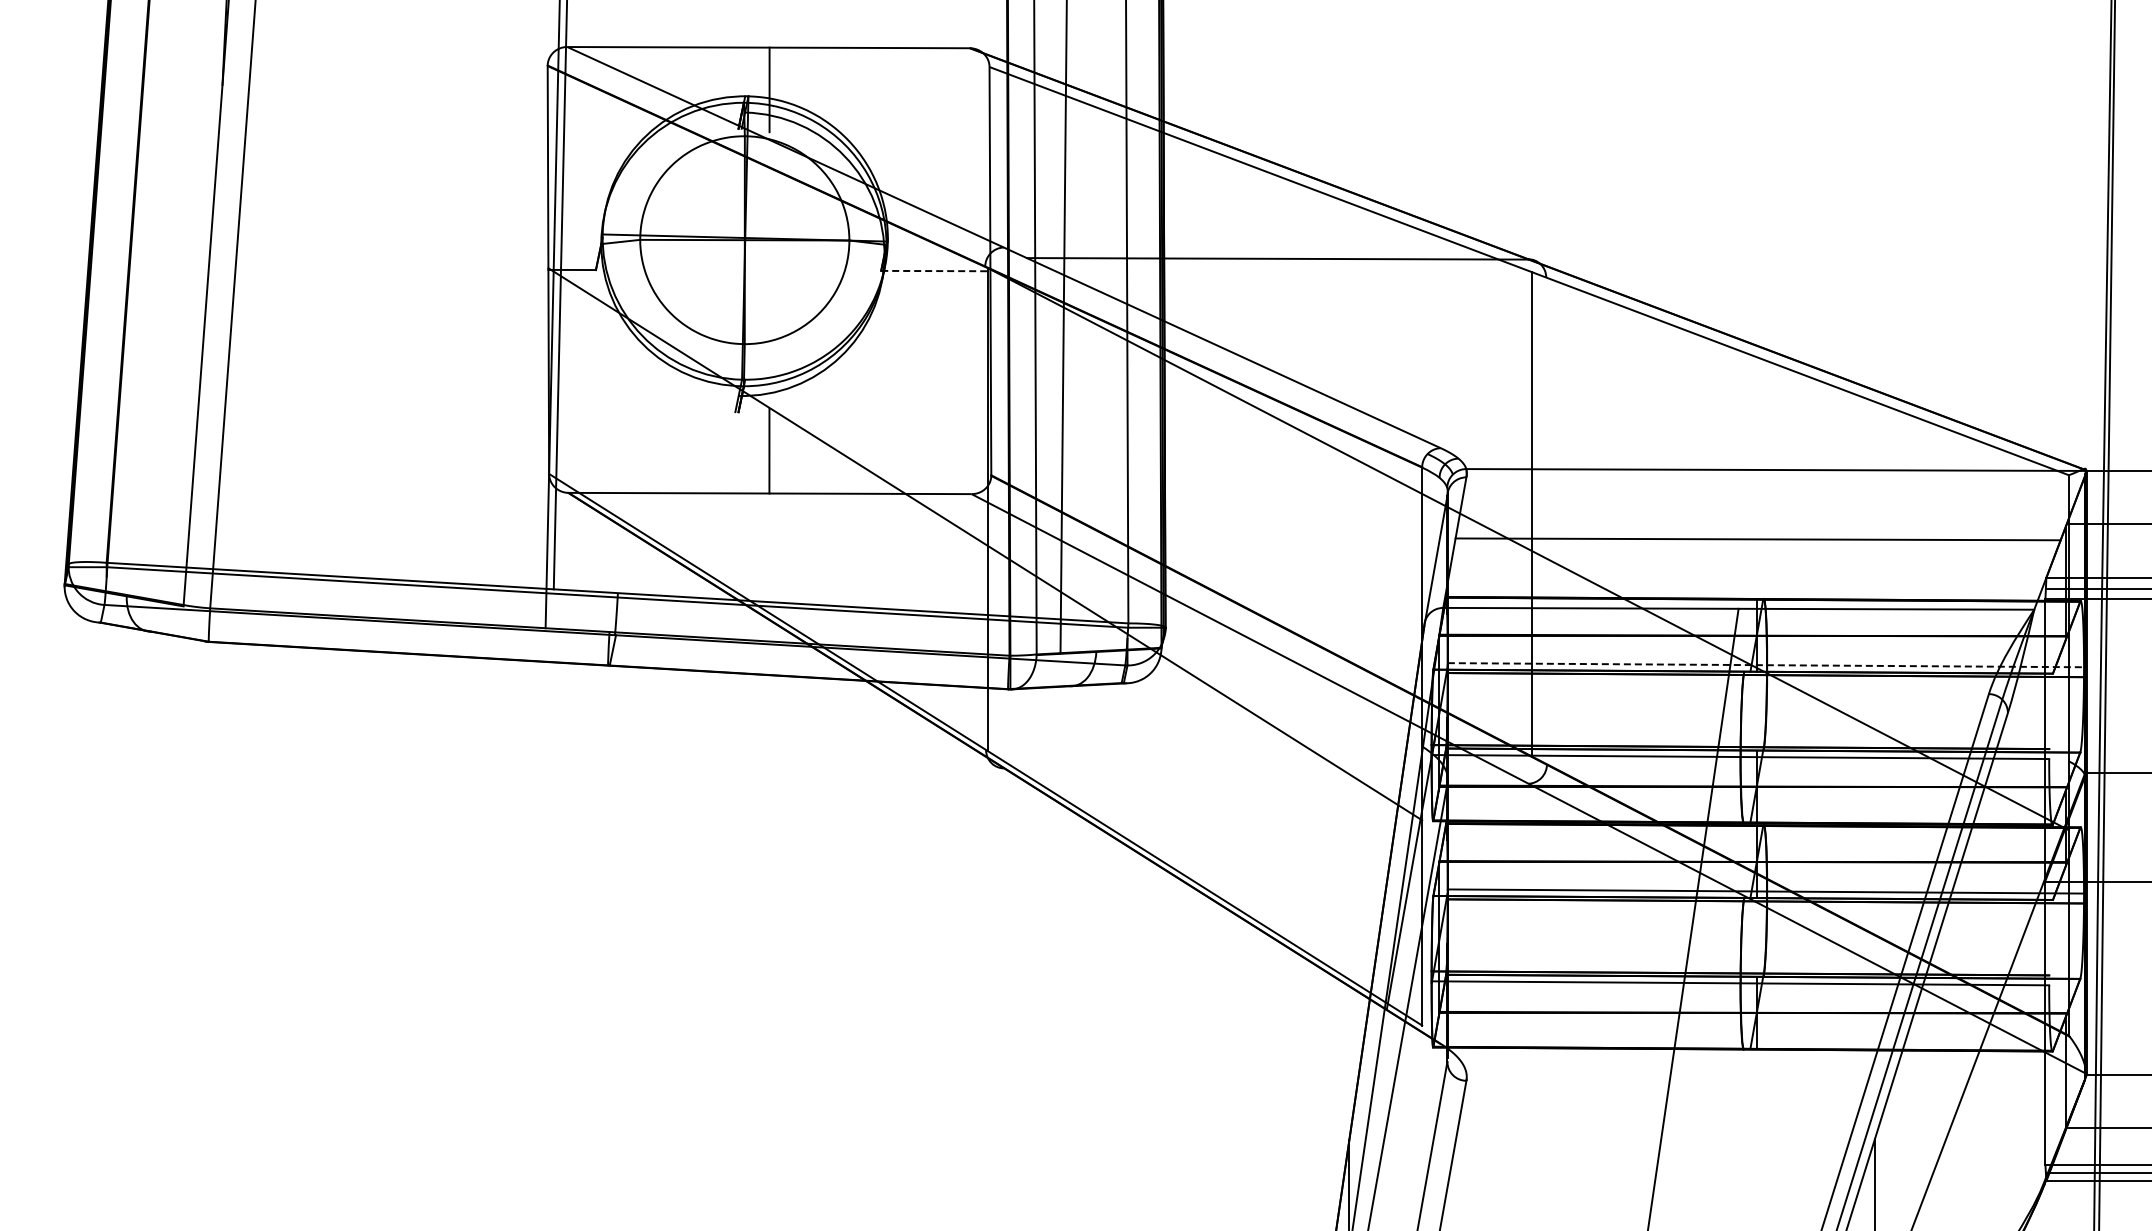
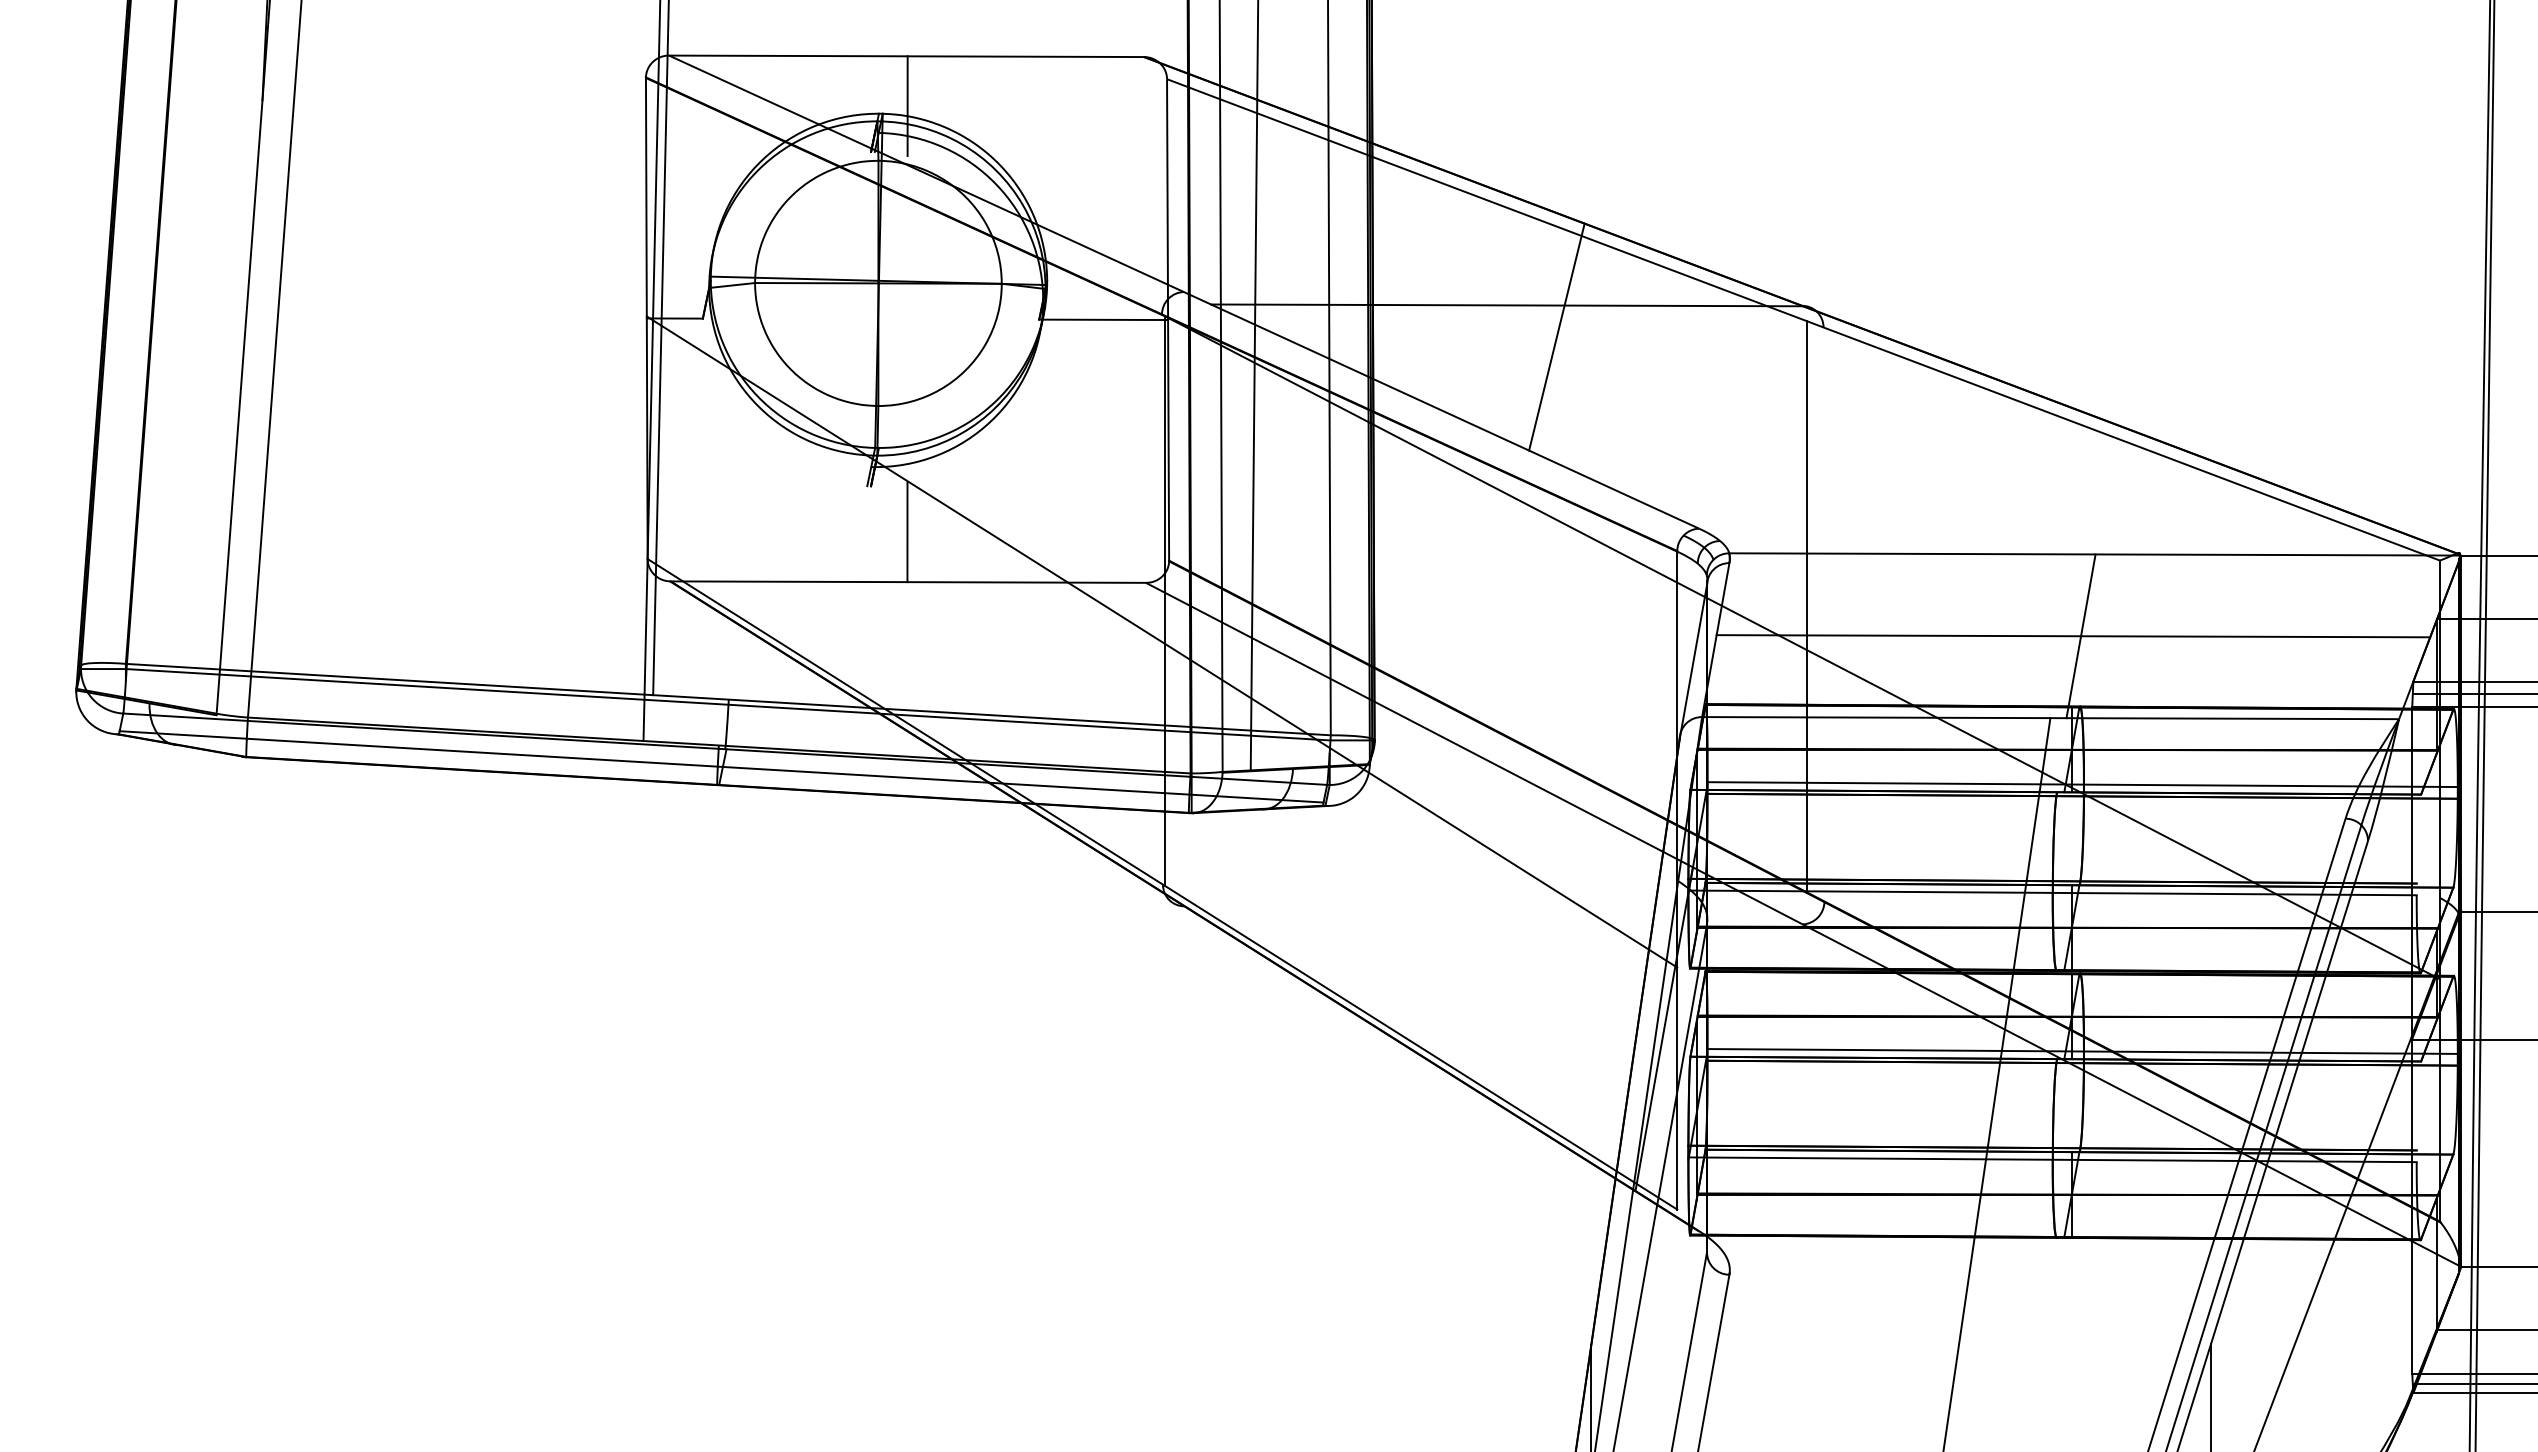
line: (935, 271) -> (1103, 320), dashed -> solid
line: (1319, 285) -> (1556, 336), added
line: (1764, 539) -> (2080, 636), added
line: (611, 649) -> (721, 766), added
line: (1766, 665) -> (2083, 784), dashed -> solid

